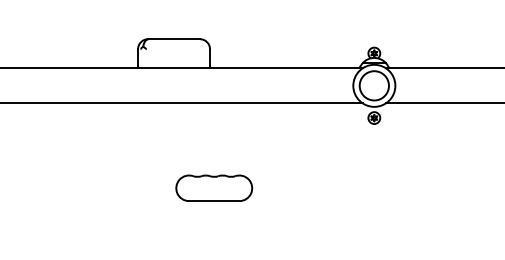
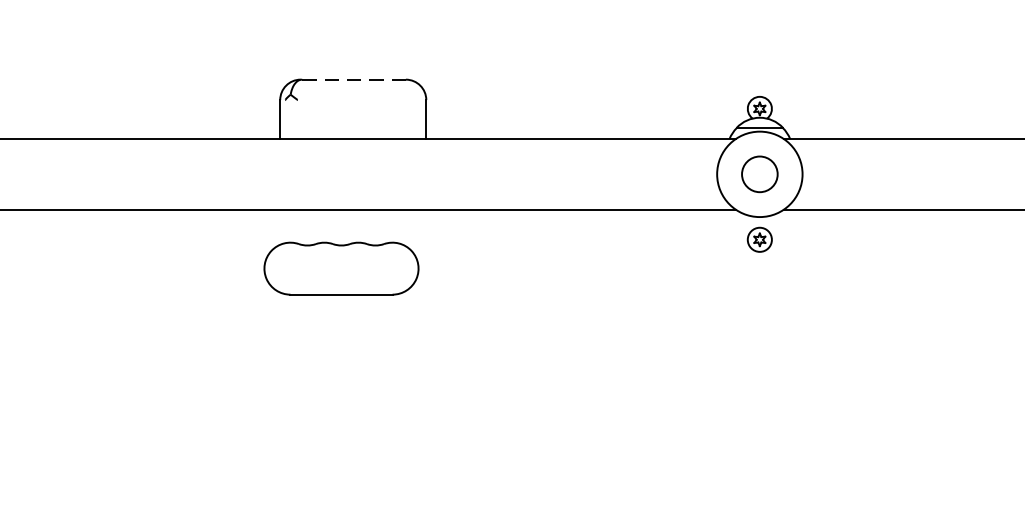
line: (174, 39) -> (354, 80), solid -> dashed
circle: (373, 85) -> (758, 173), size x0.6
part: (214, 187) -> (341, 267), moved

